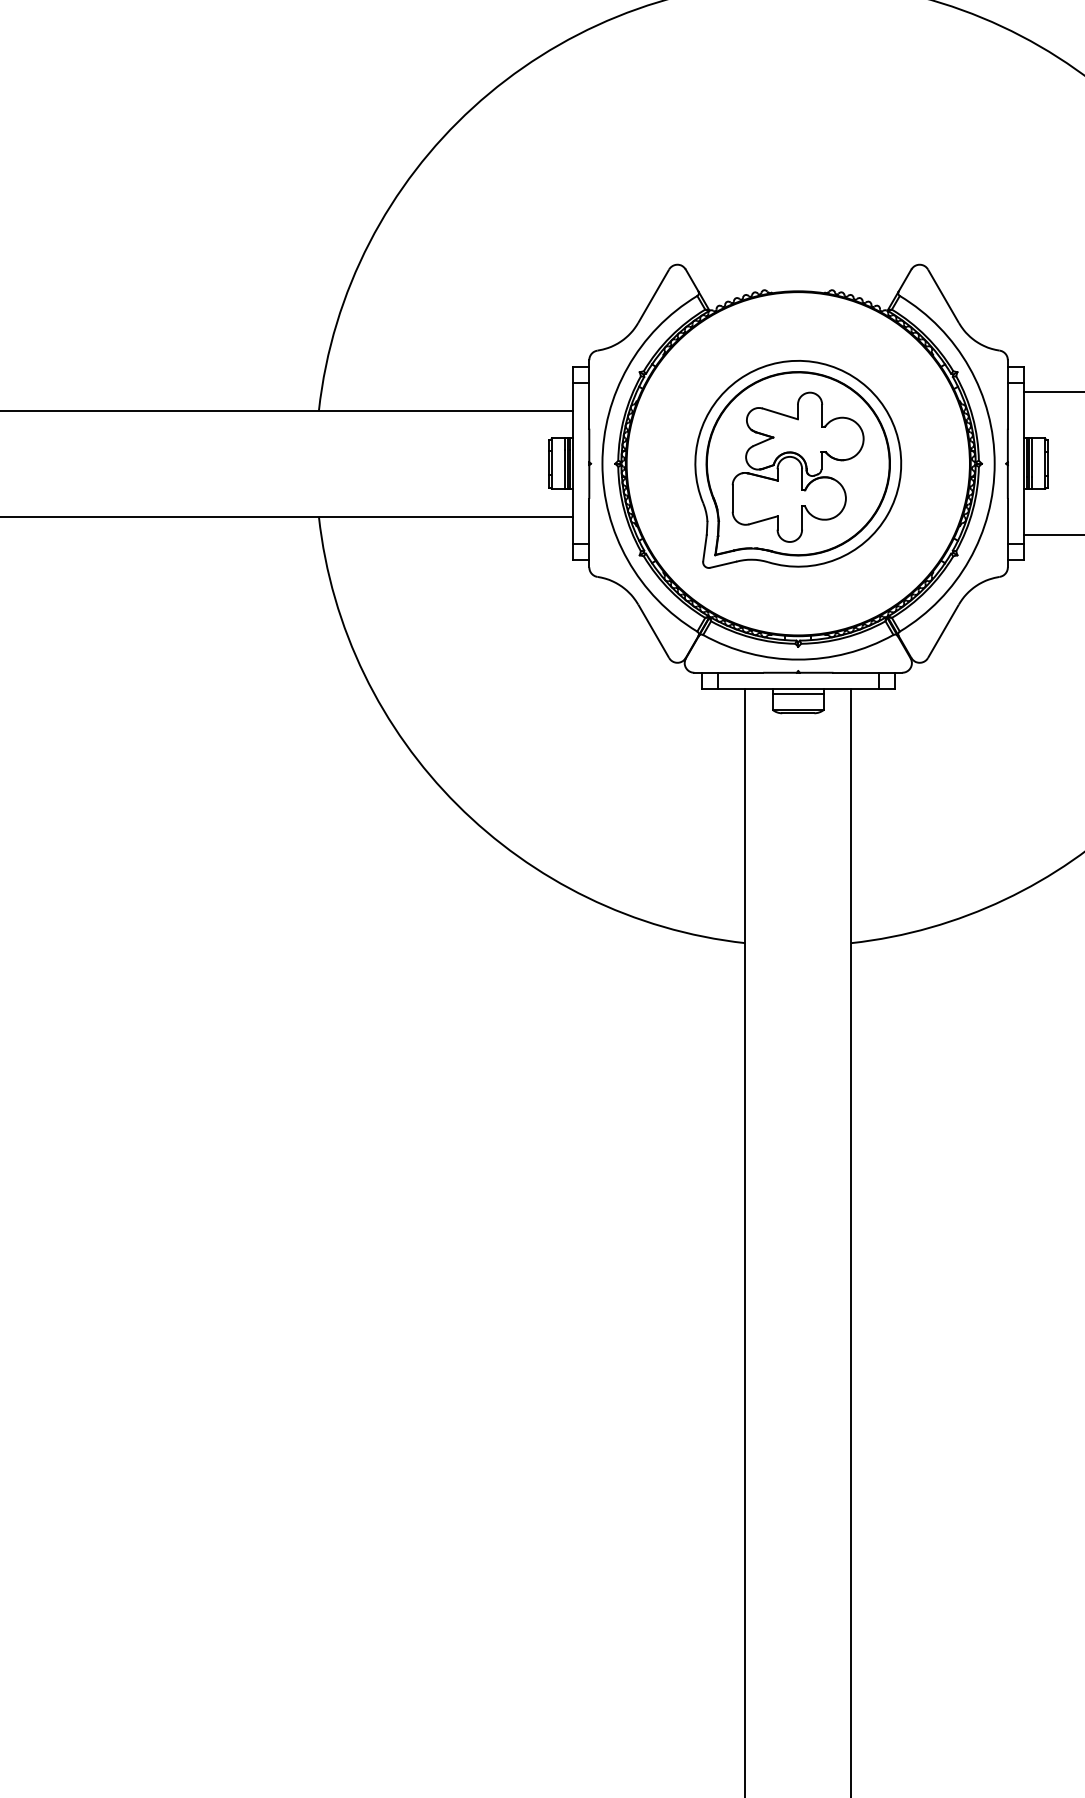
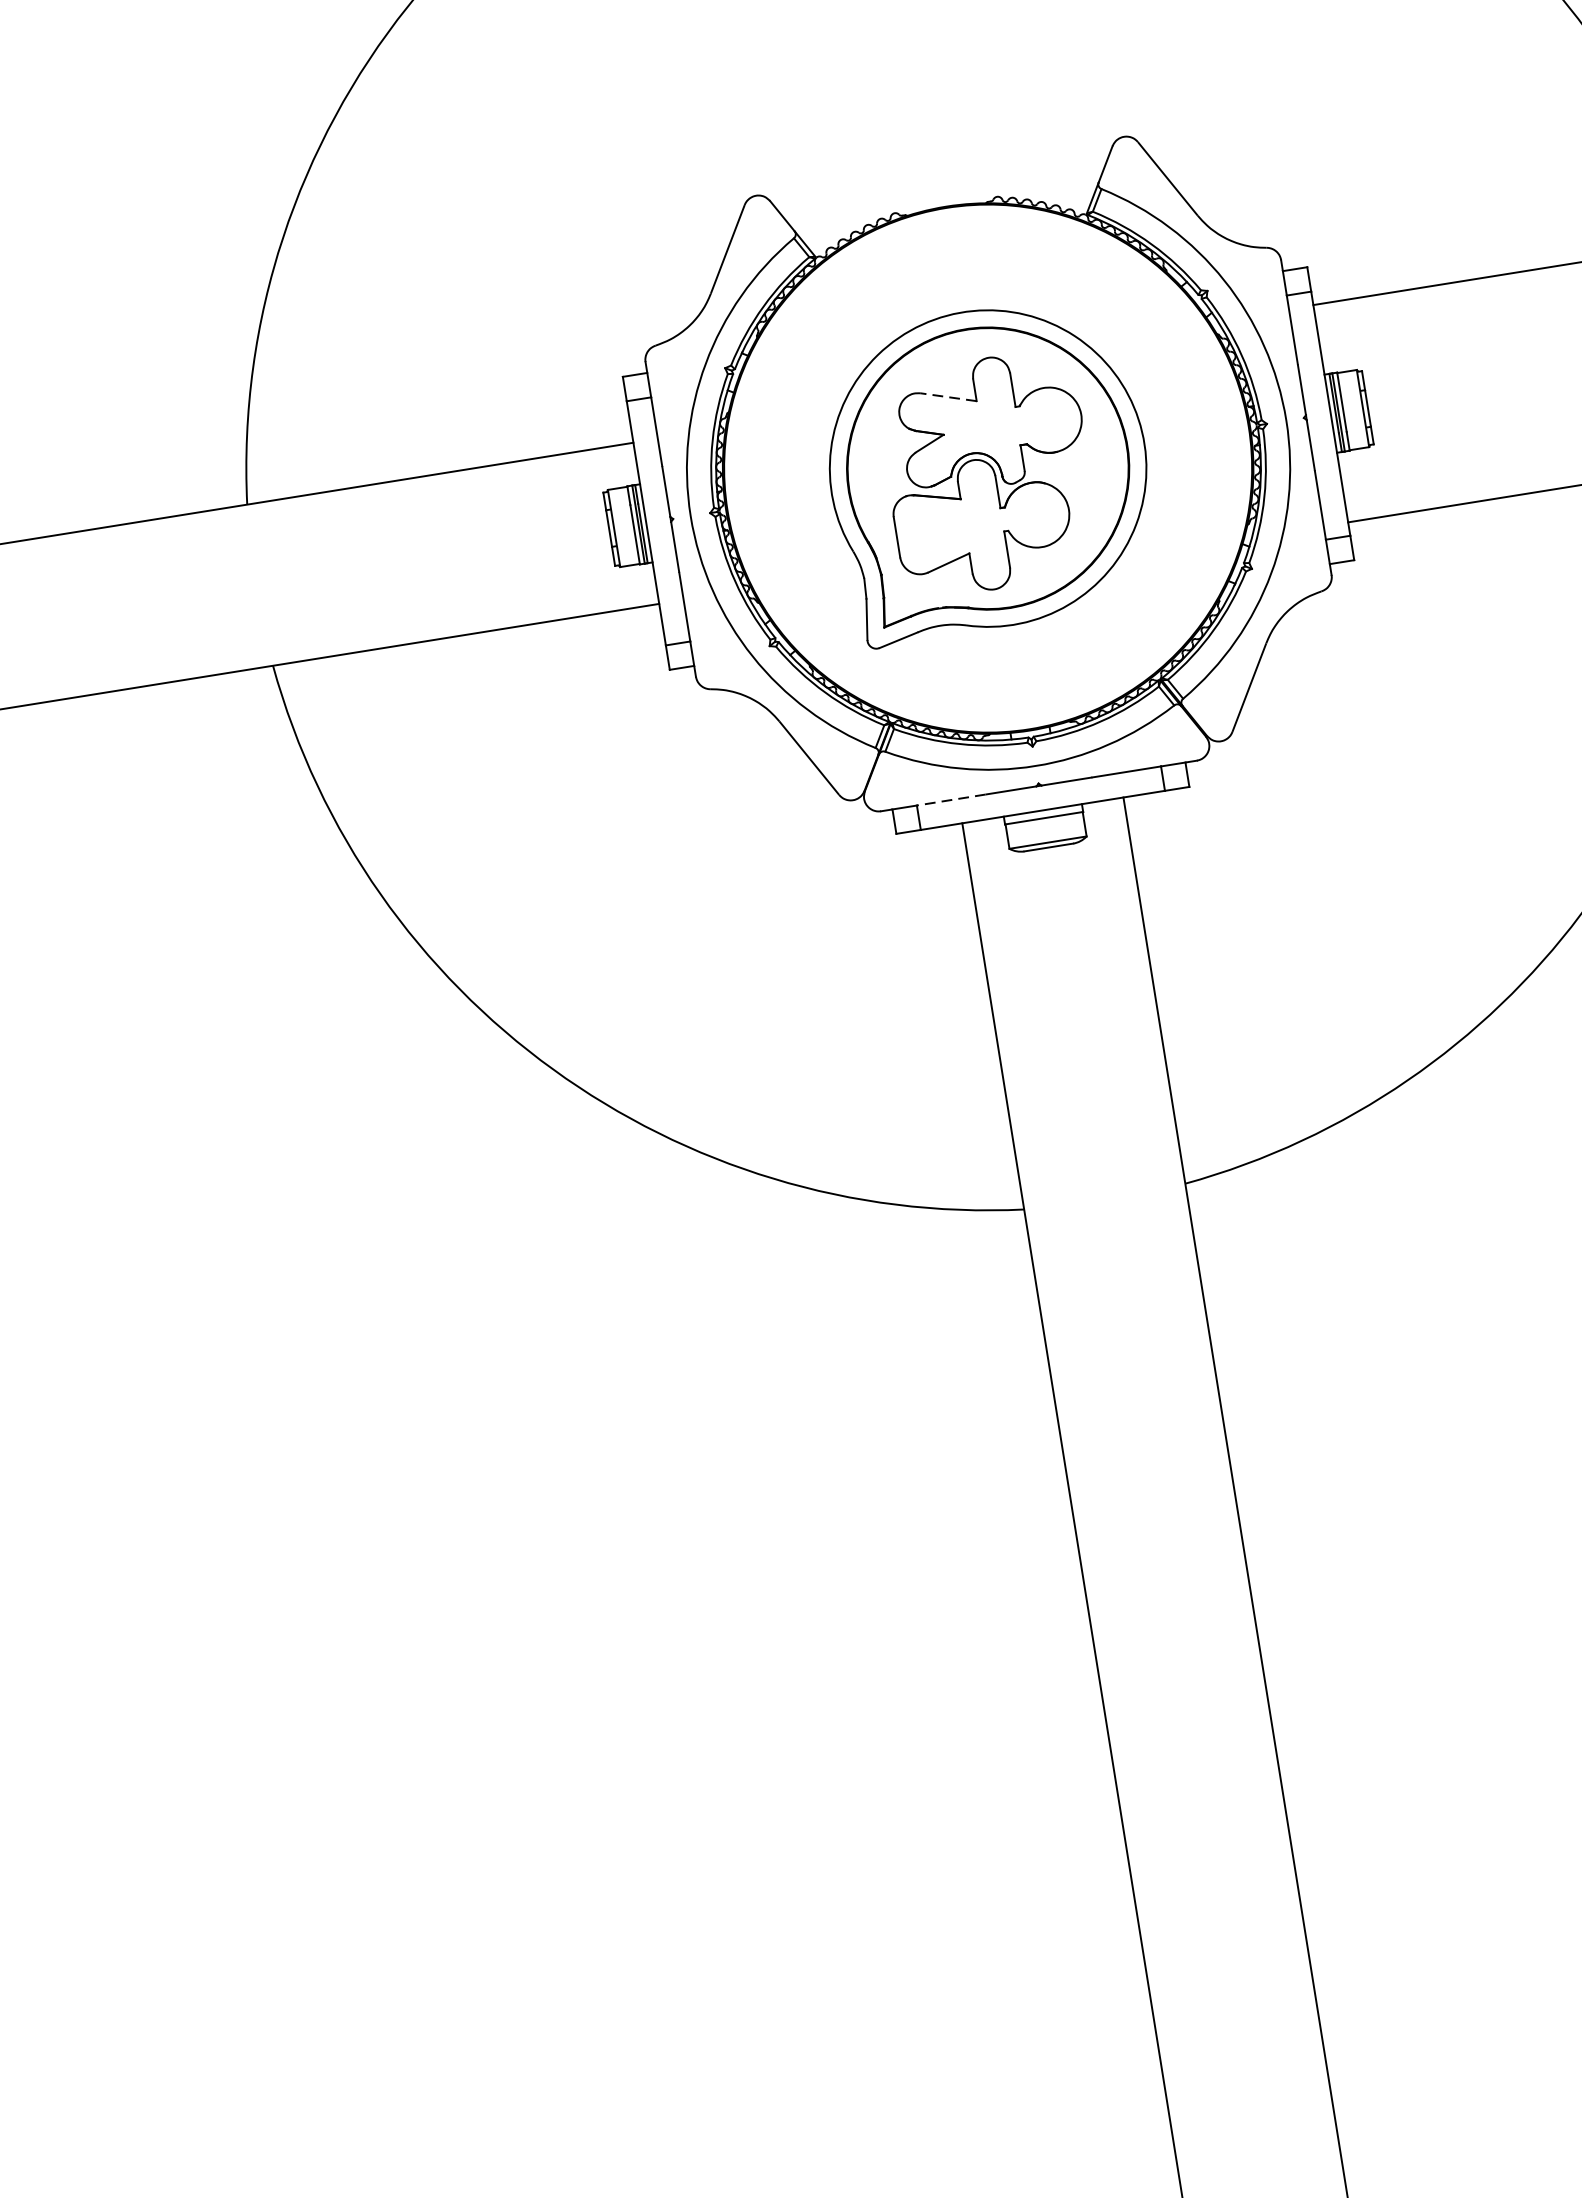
line: (779, 413) -> (947, 396), solid -> dashed
line: (740, 672) -> (951, 799), solid -> dashed

